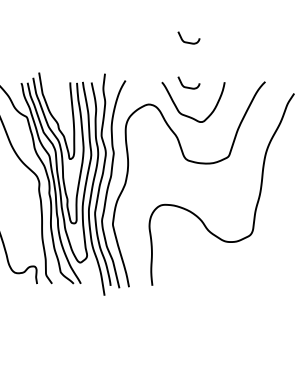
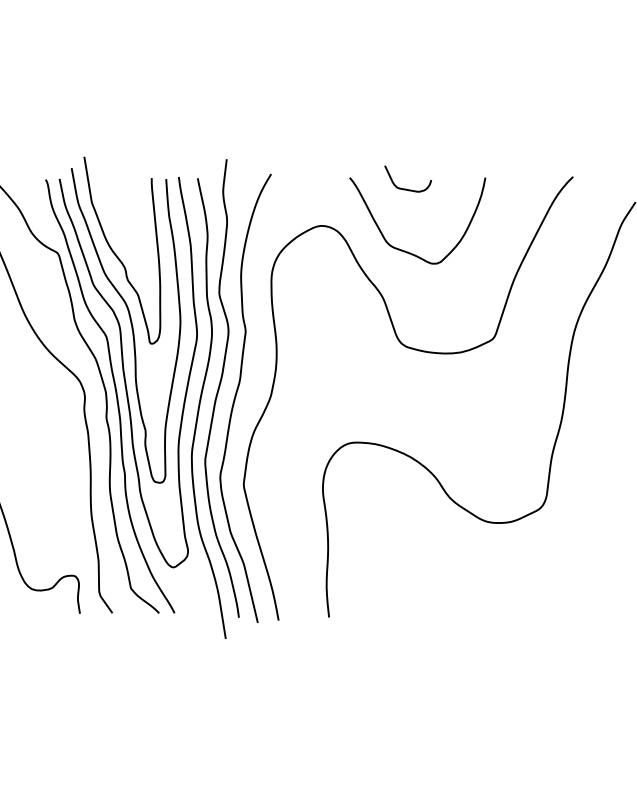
curve: (187, 41) -> (404, 89), removed

